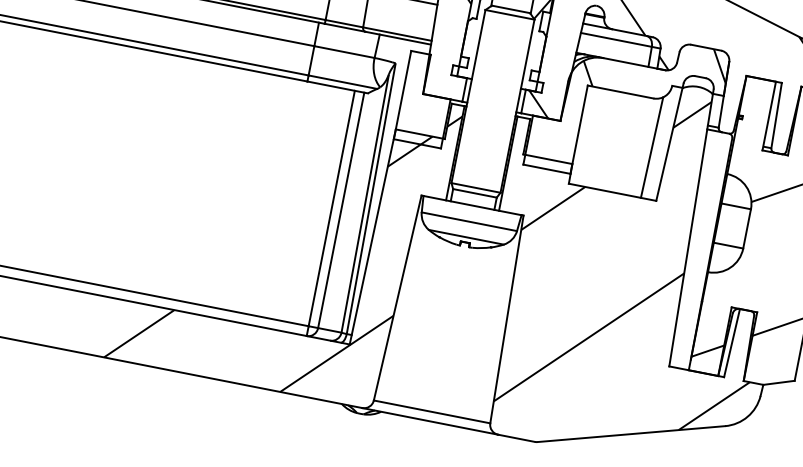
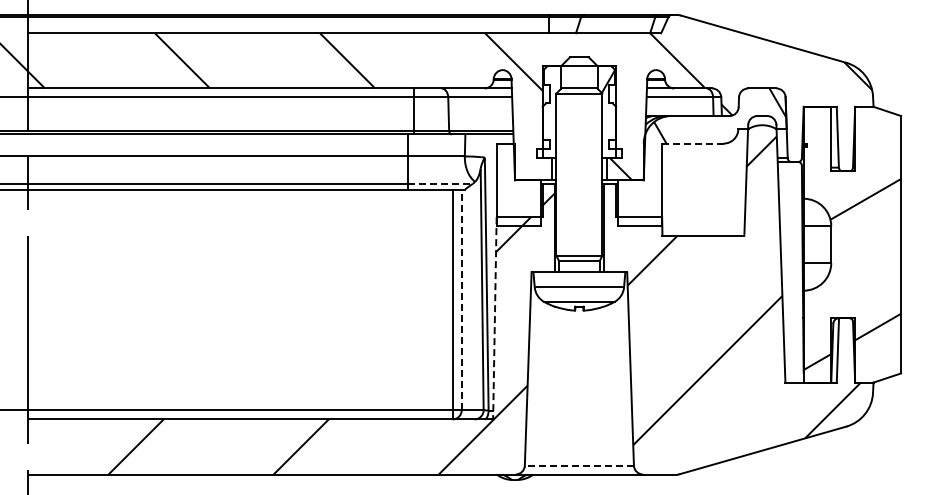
line: (344, 81) -> (441, 183), solid -> dashed
line: (620, 91) -> (692, 143), solid -> dashed
line: (651, 146) -> (730, 187), removed
line: (341, 209) -> (461, 299), solid -> dashed
line: (372, 237) -> (494, 318), solid -> dashed
line: (432, 411) -> (579, 465), solid -> dashed

